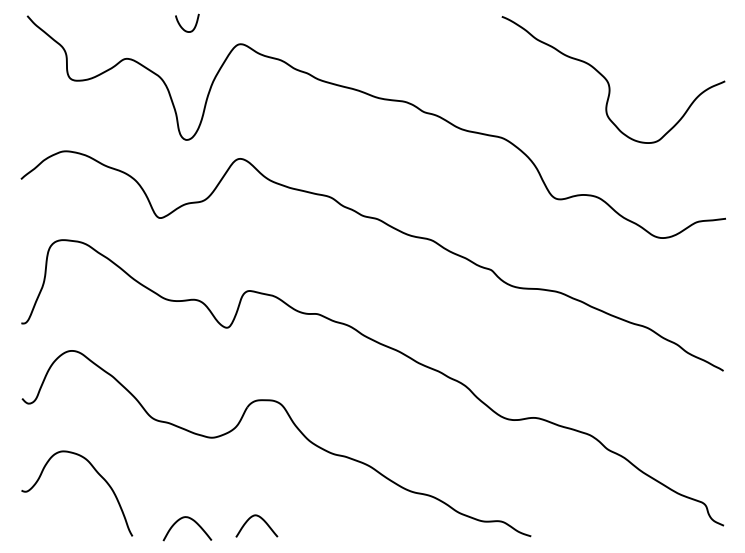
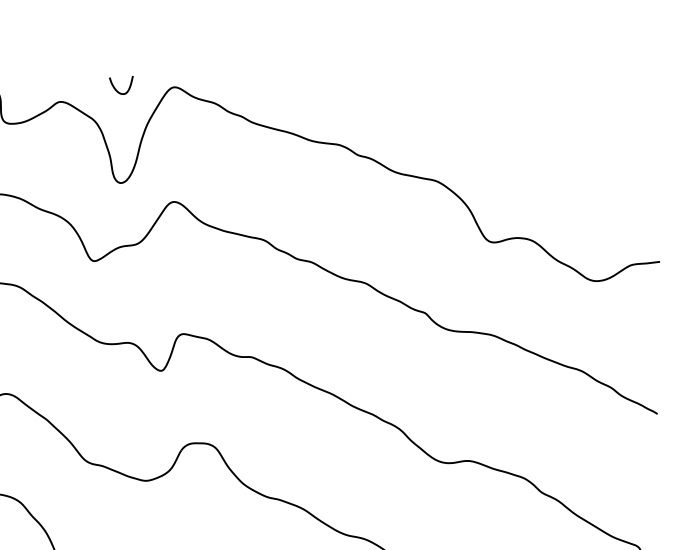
curve: (181, 25) -> (115, 87), moved
curve: (608, 81) -> (542, 124), removed

